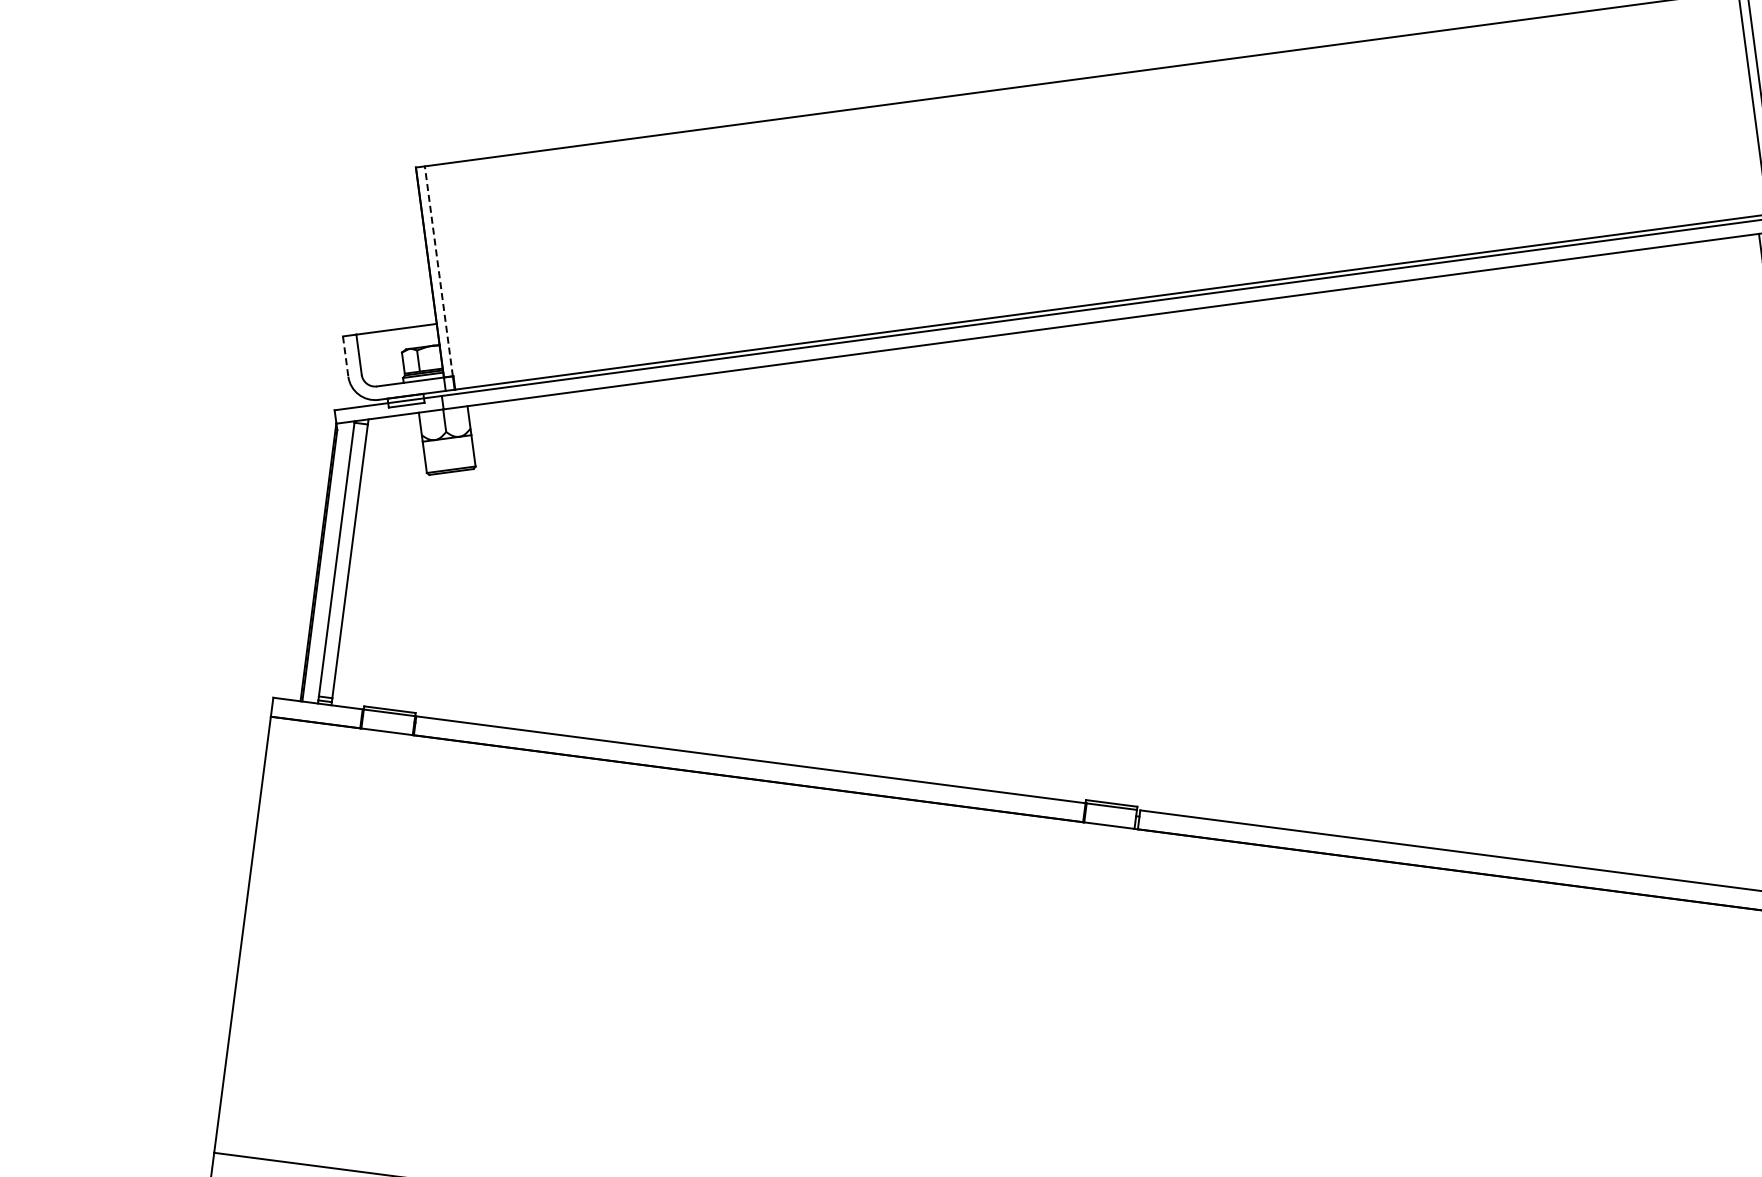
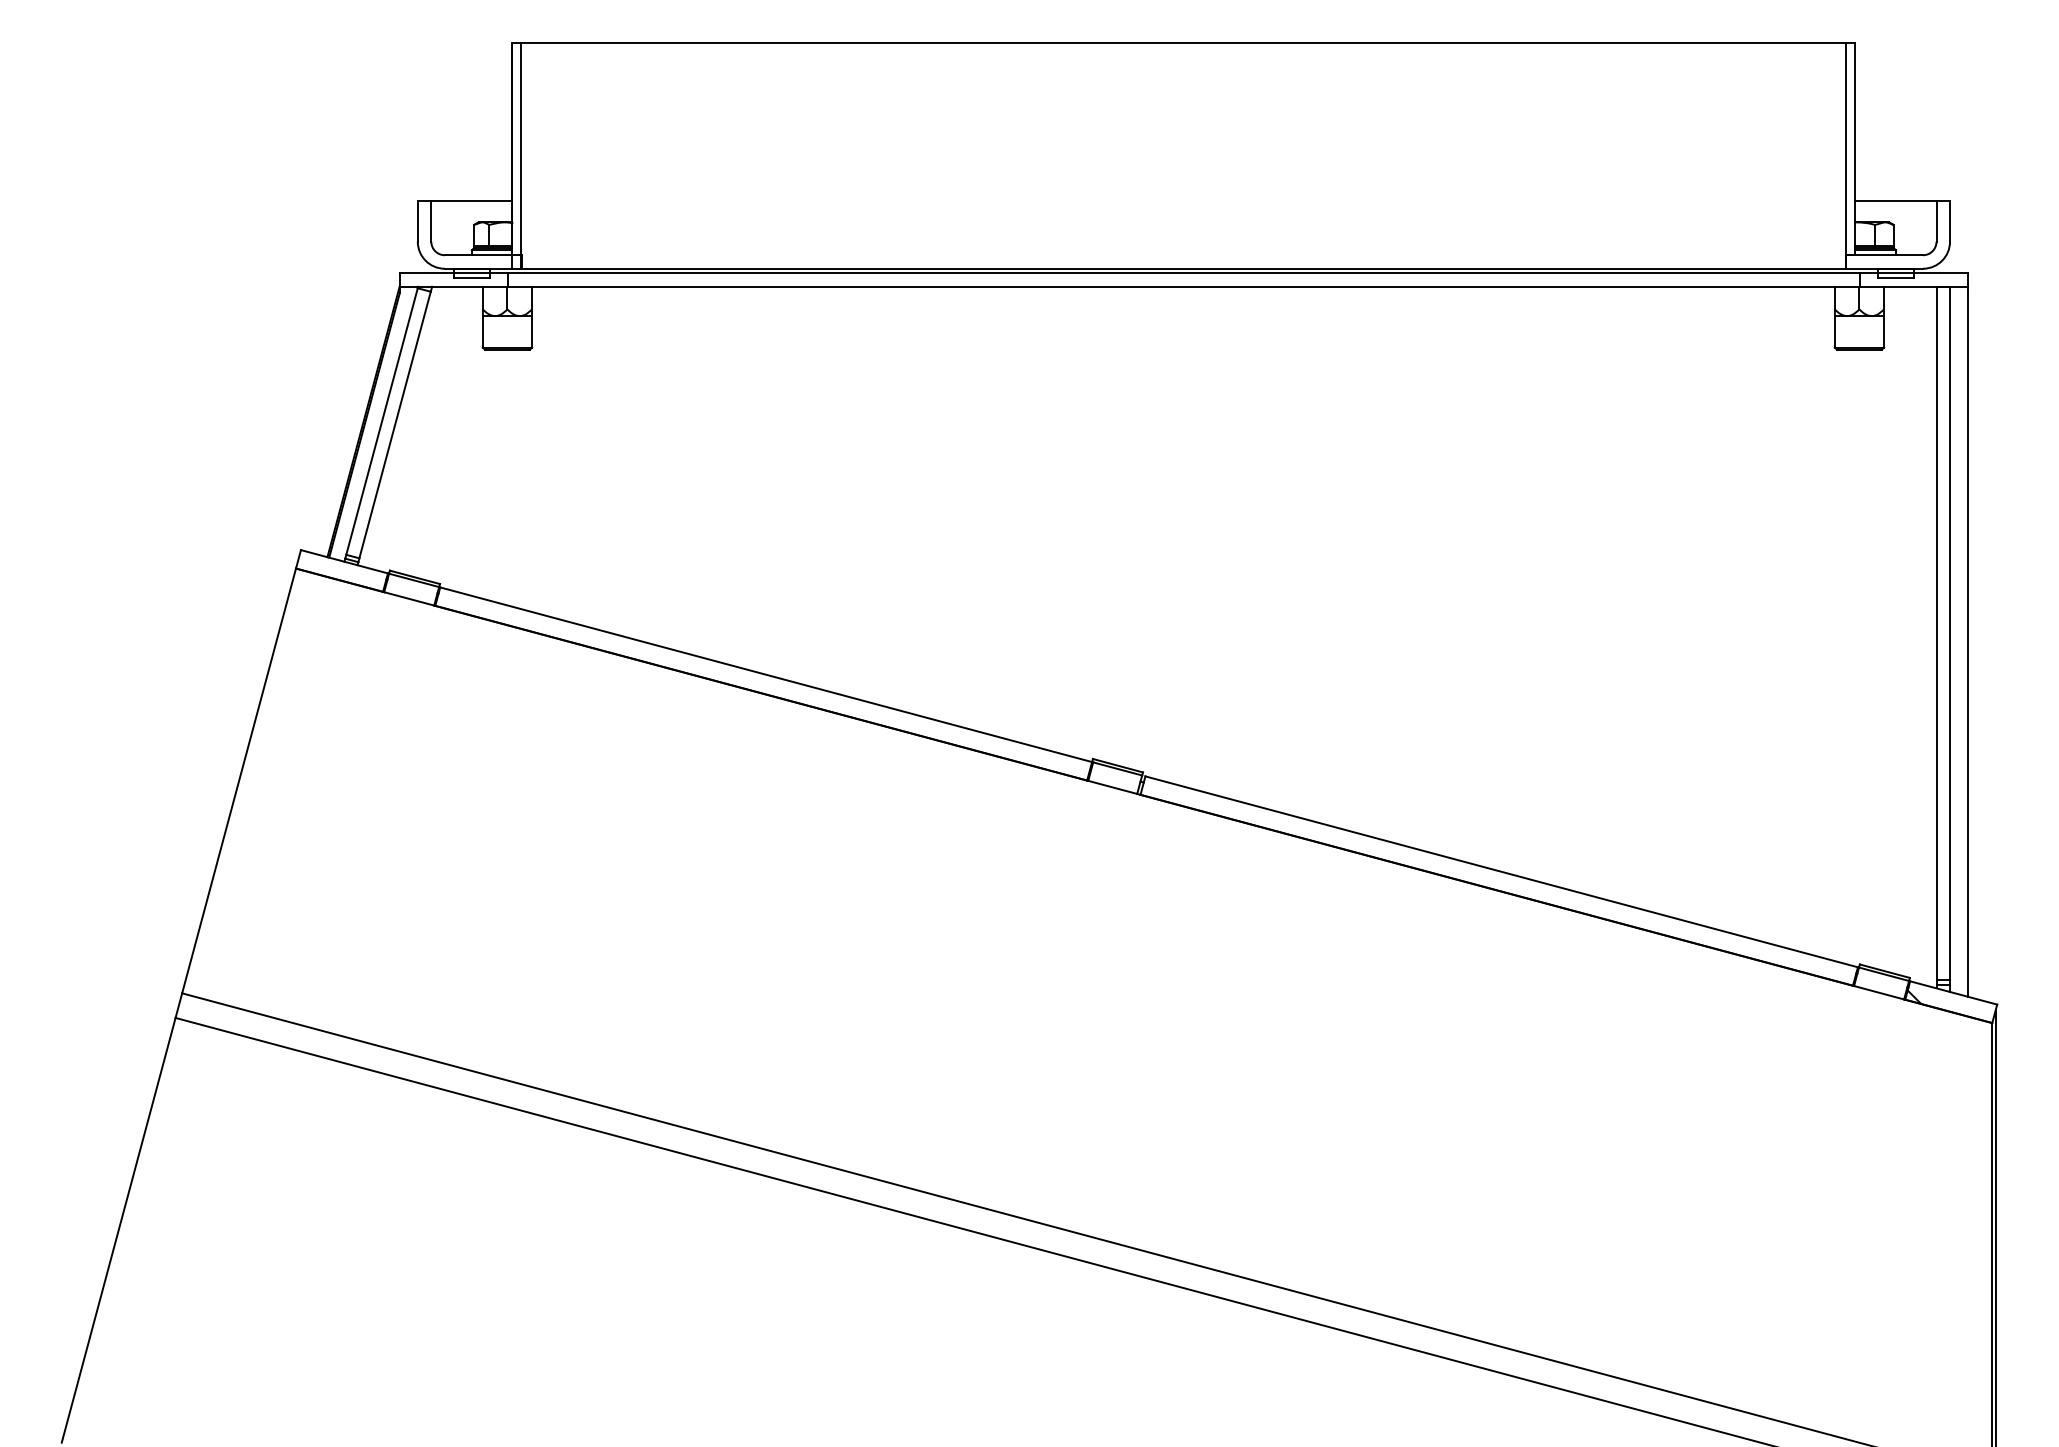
line: (438, 271) -> (521, 149), dashed -> solid
line: (345, 356) -> (417, 221), dashed -> solid

